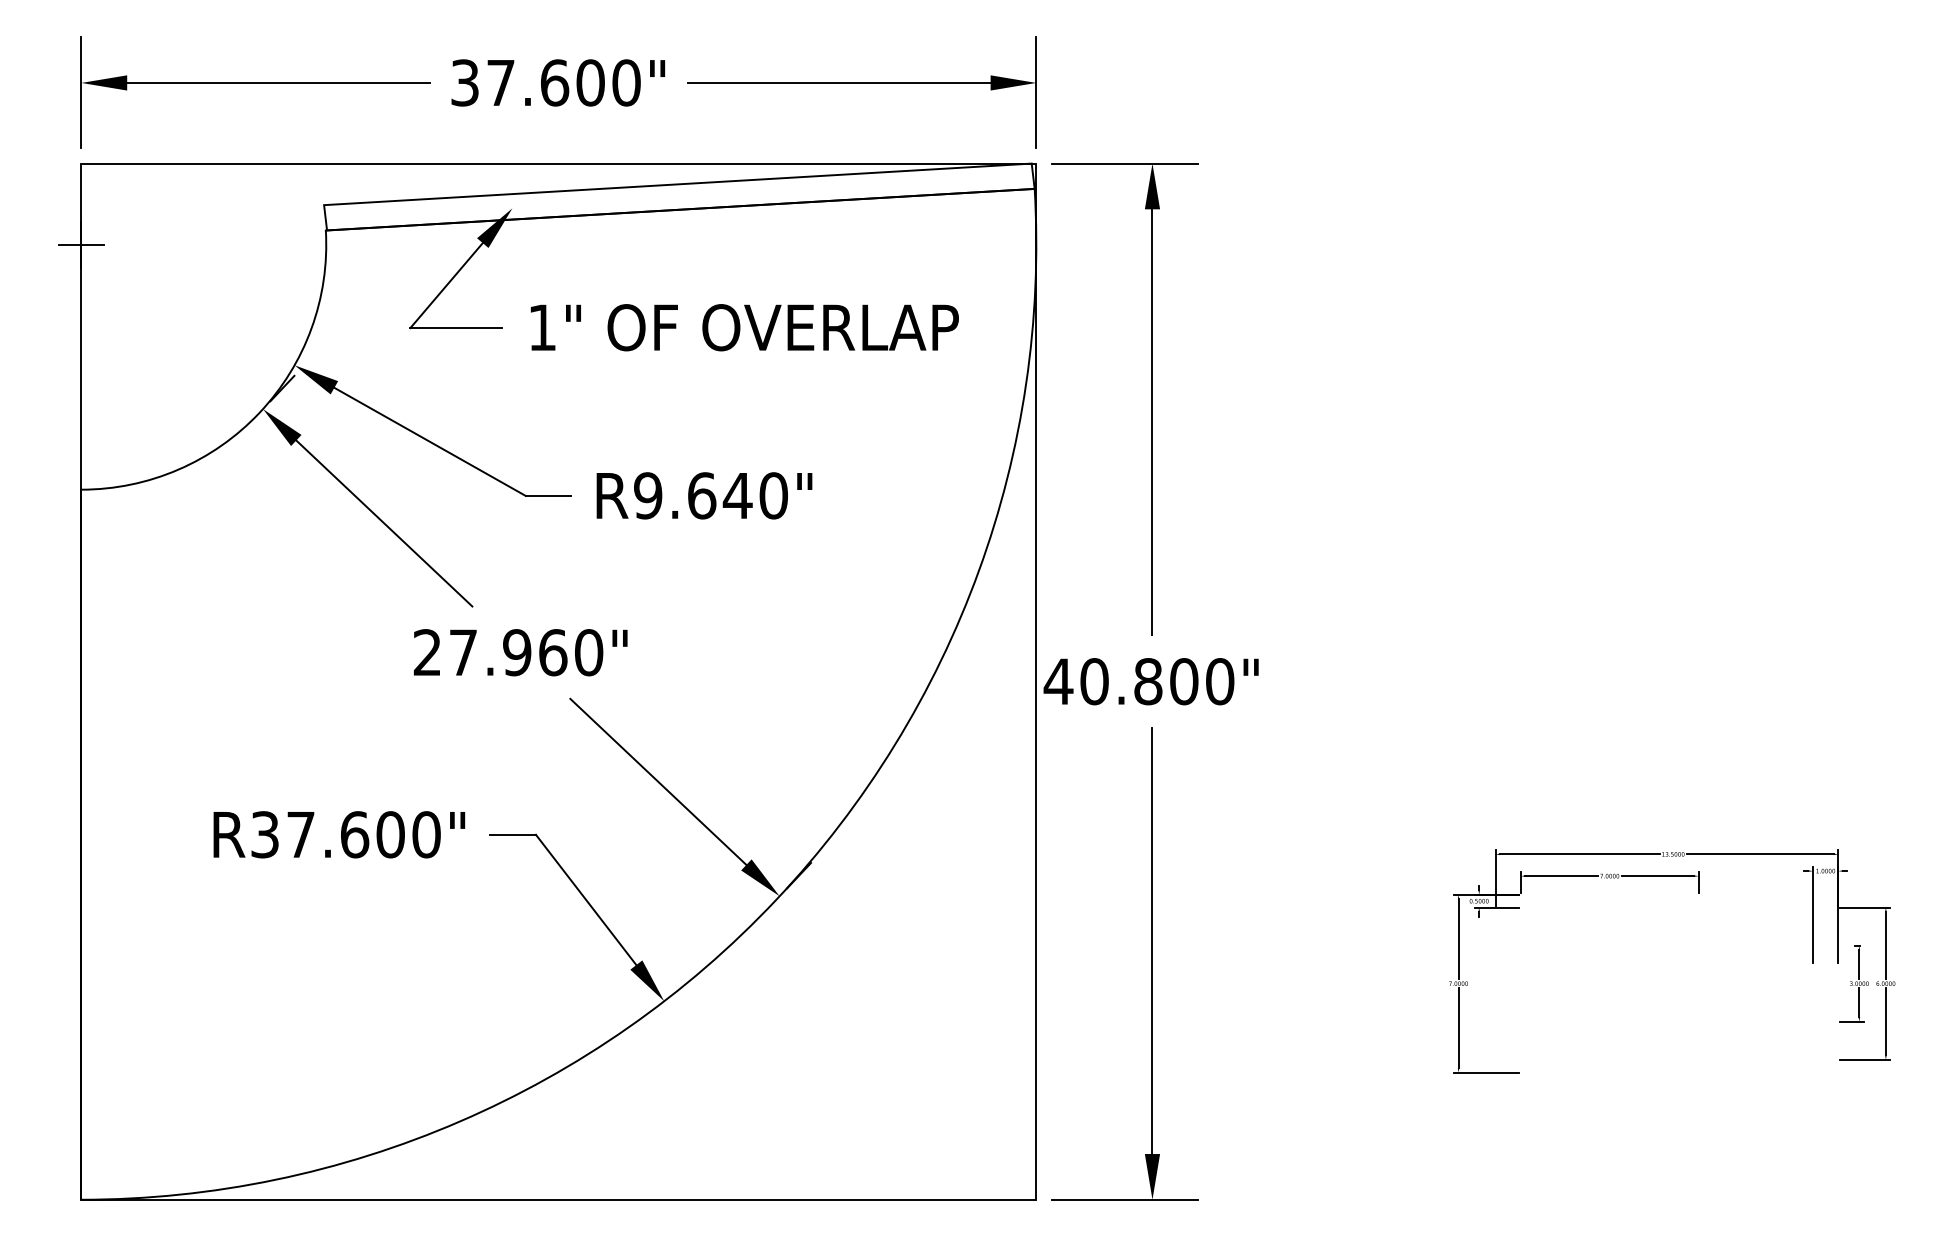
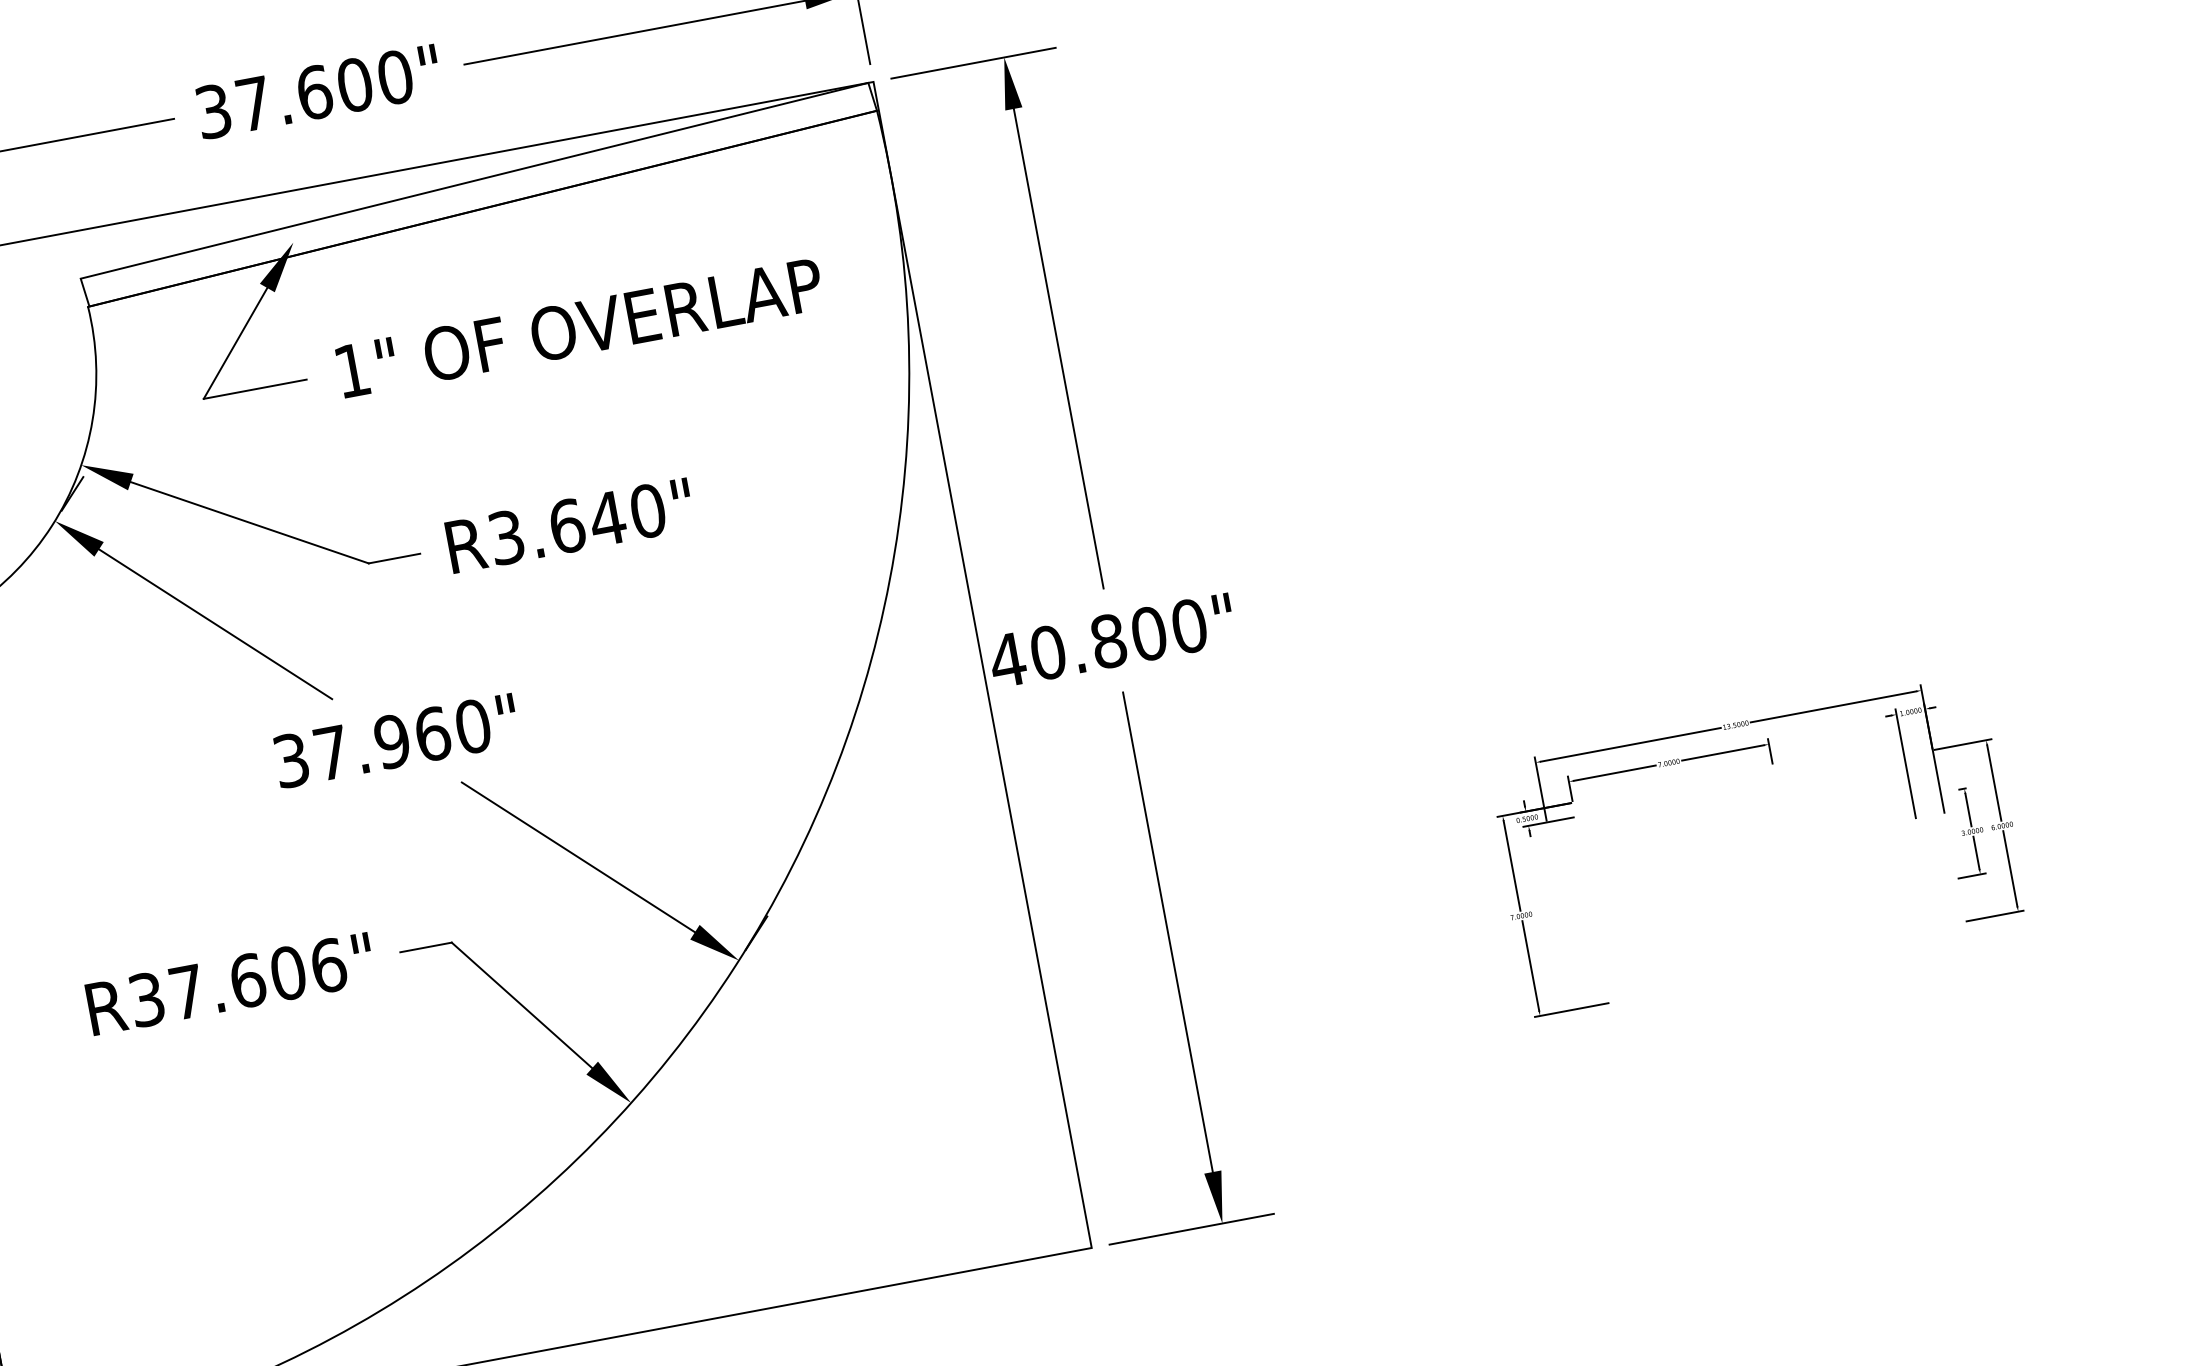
text: (648, 495) -> (506, 537), R9.640" -> R3.640"
text: (427, 652) -> (291, 760), 27.960" -> 37.960"
text: (426, 834) -> (328, 965), R37.600" -> R37.606"

